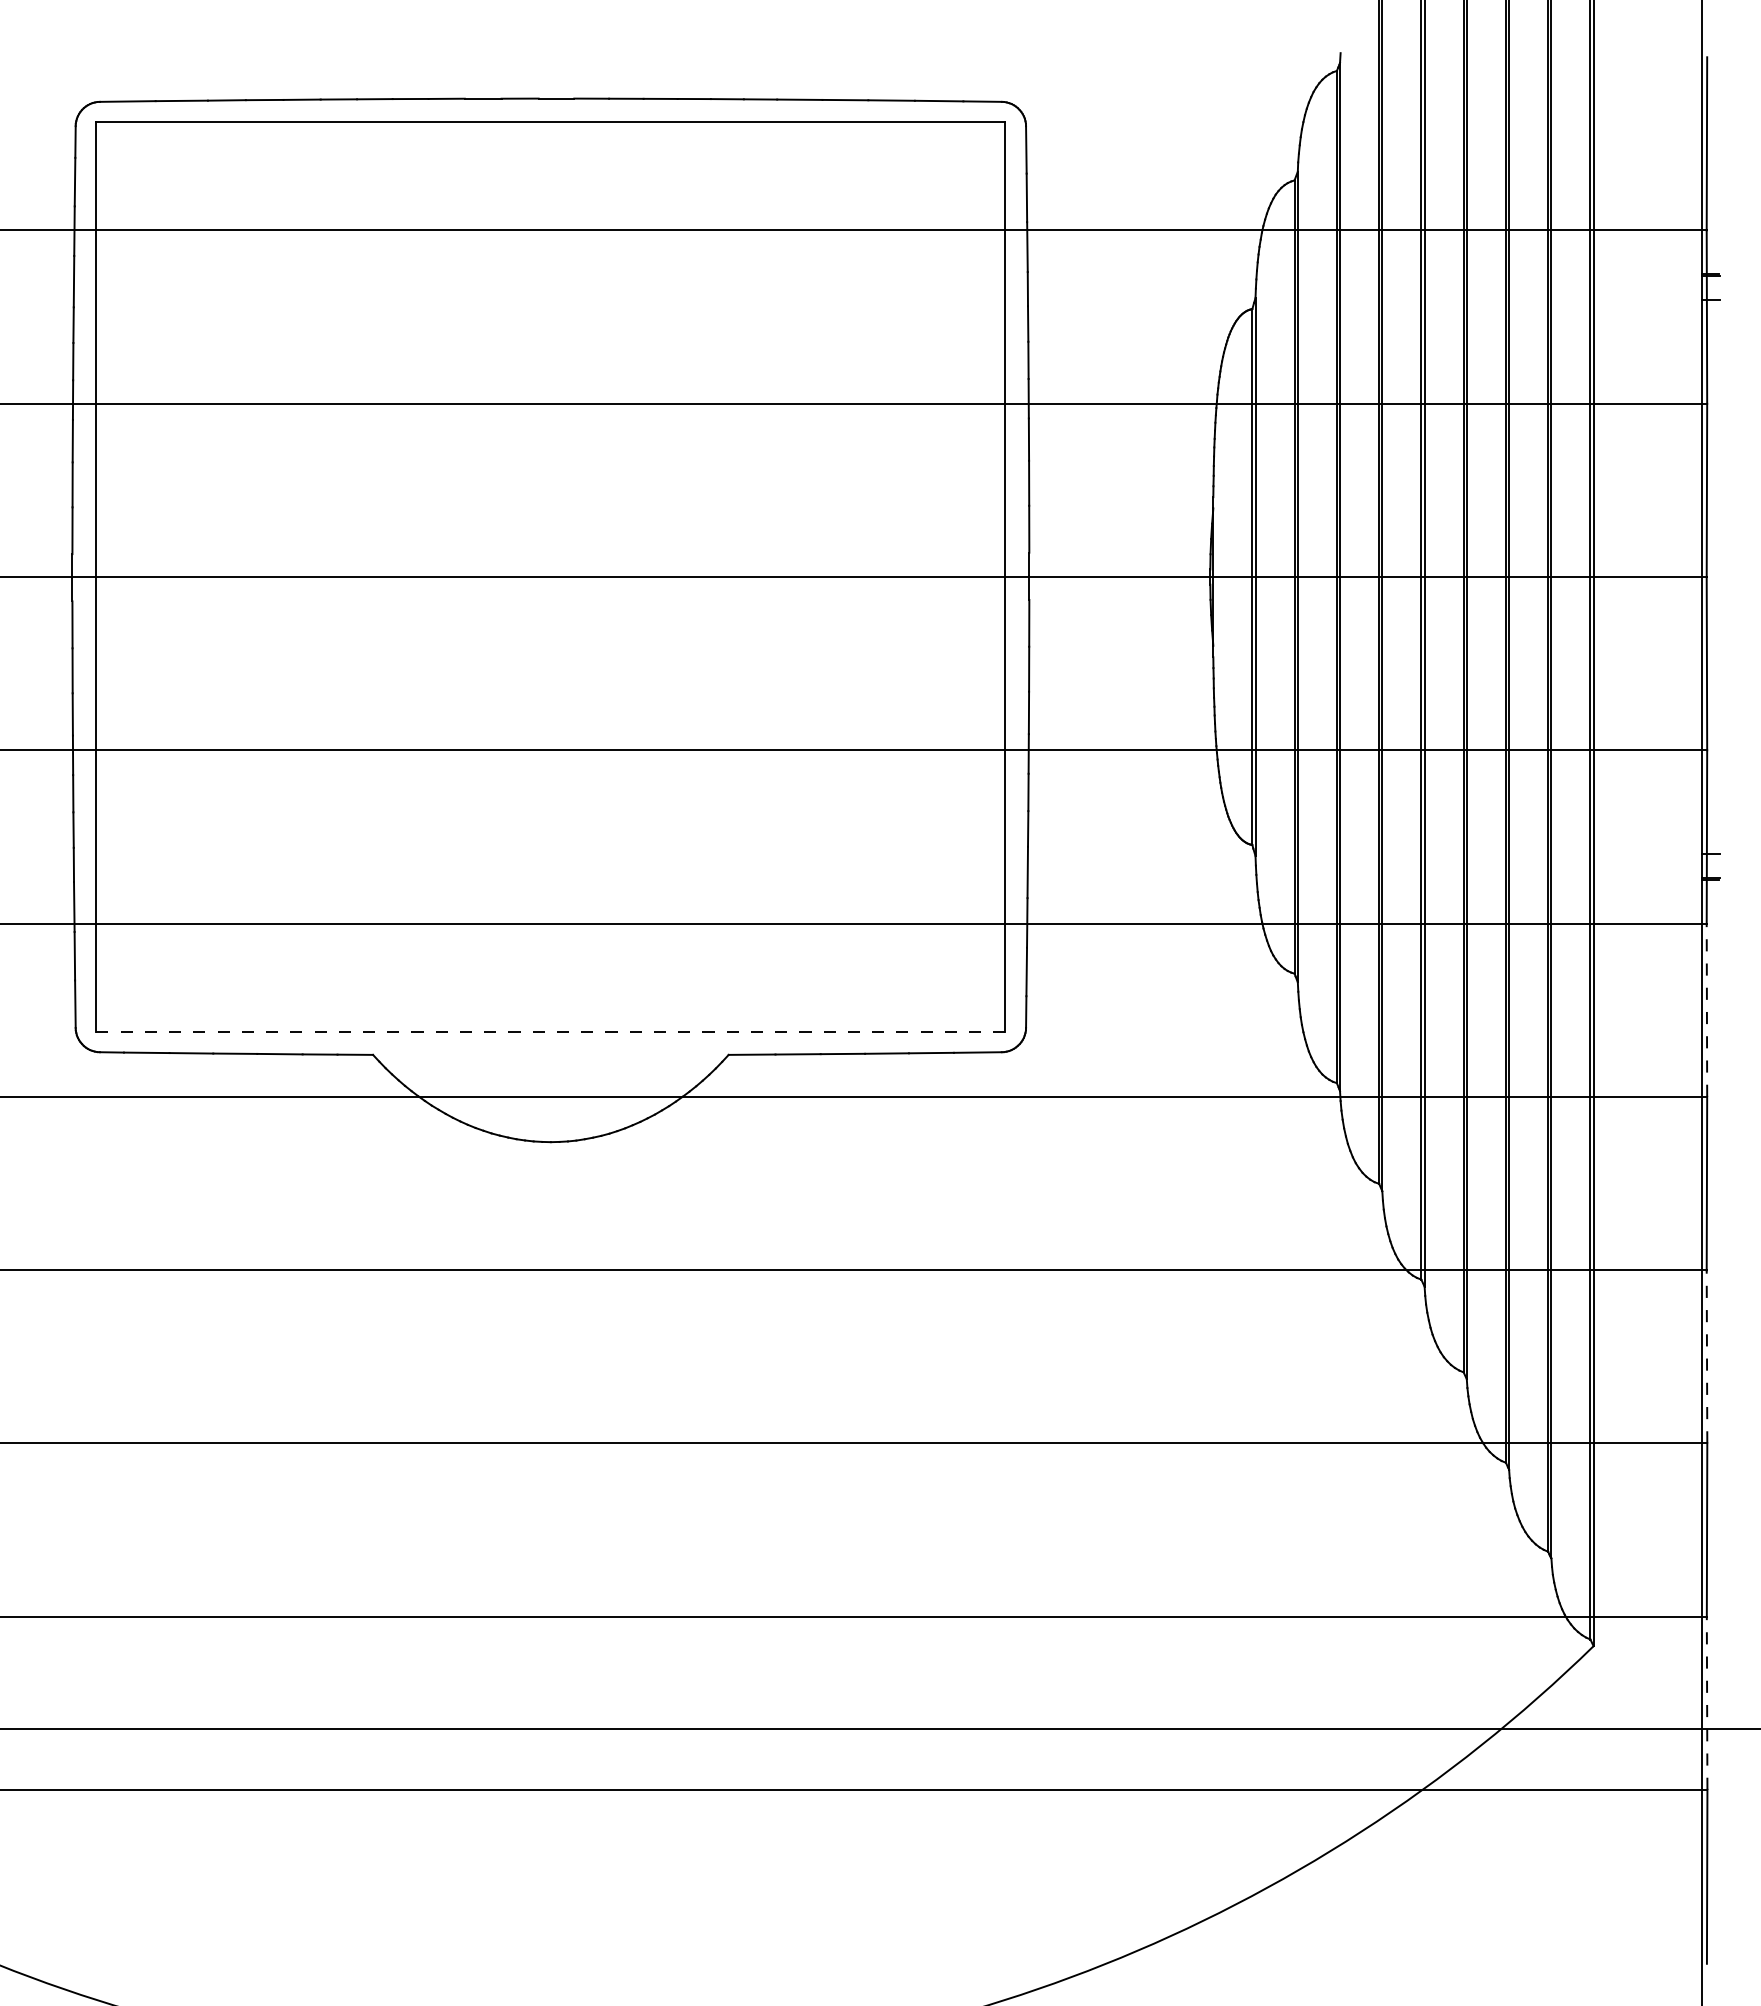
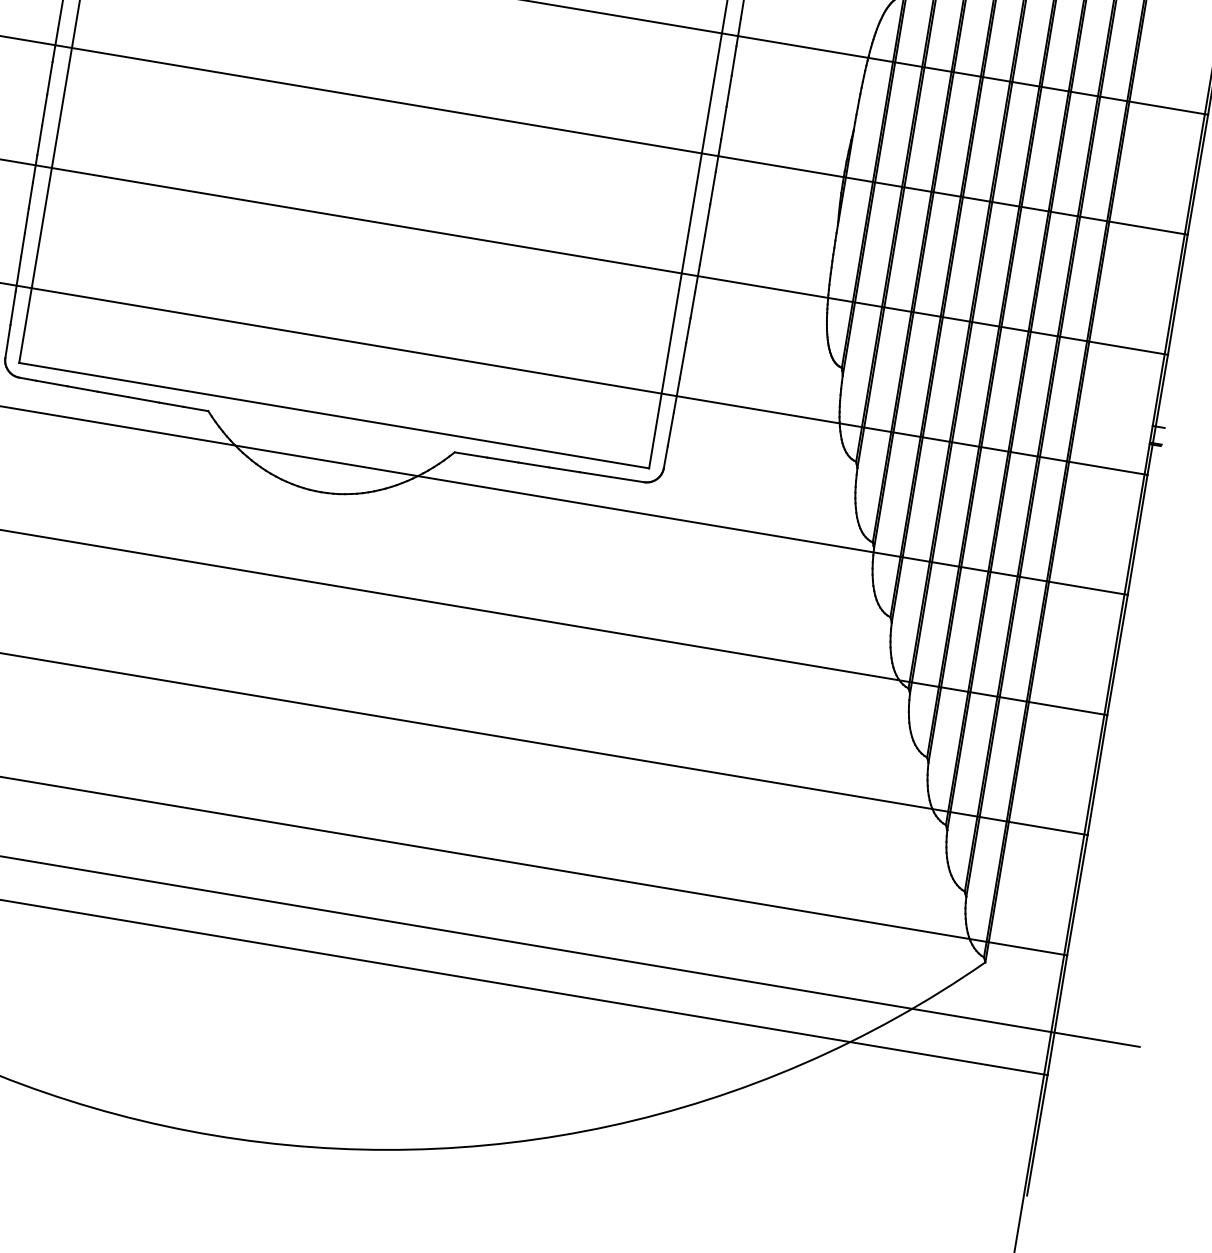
line: (1706, 1010) -> (1137, 535), dashed -> solid
line: (550, 1031) -> (333, 415), dashed -> solid
line: (1707, 1356) -> (1097, 774), dashed -> solid
line: (1707, 1702) -> (1057, 1014), dashed -> solid

